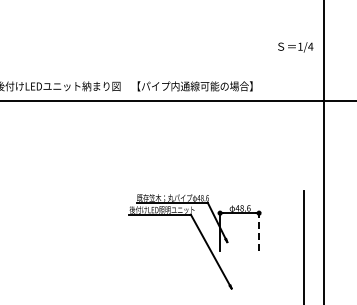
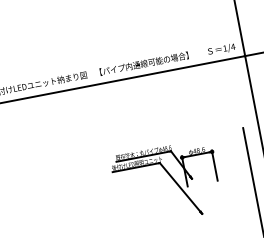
text: (295, 47) -> (221, 49), moved
line: (259, 231) -> (215, 165), dashed -> solid

